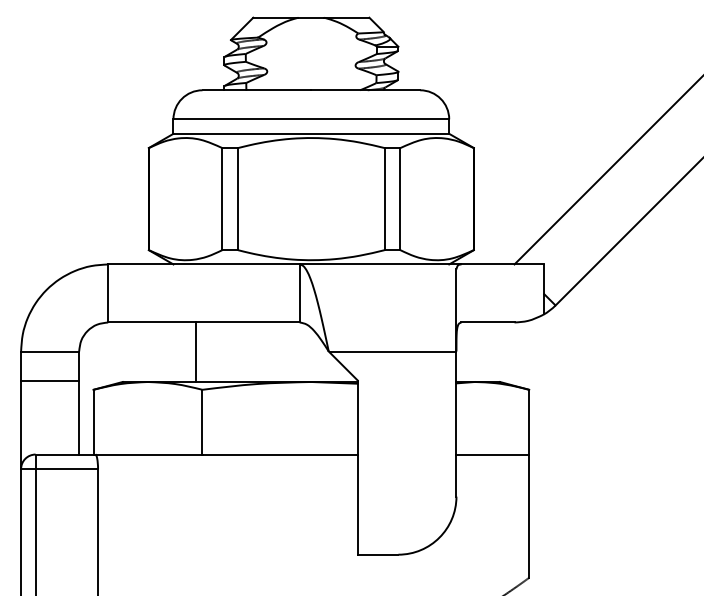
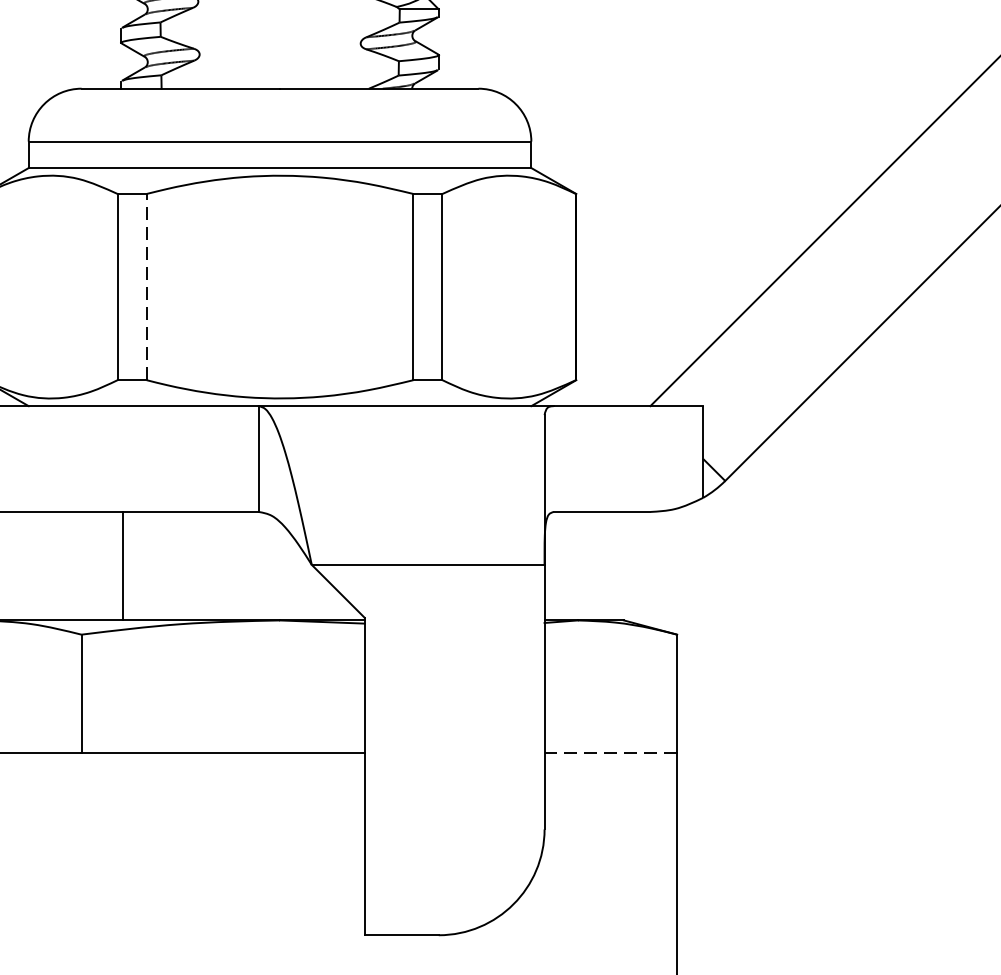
line: (238, 198) -> (147, 285), solid -> dashed
line: (195, 351) -> (121, 564), moved
line: (492, 454) -> (610, 752), solid -> dashed

